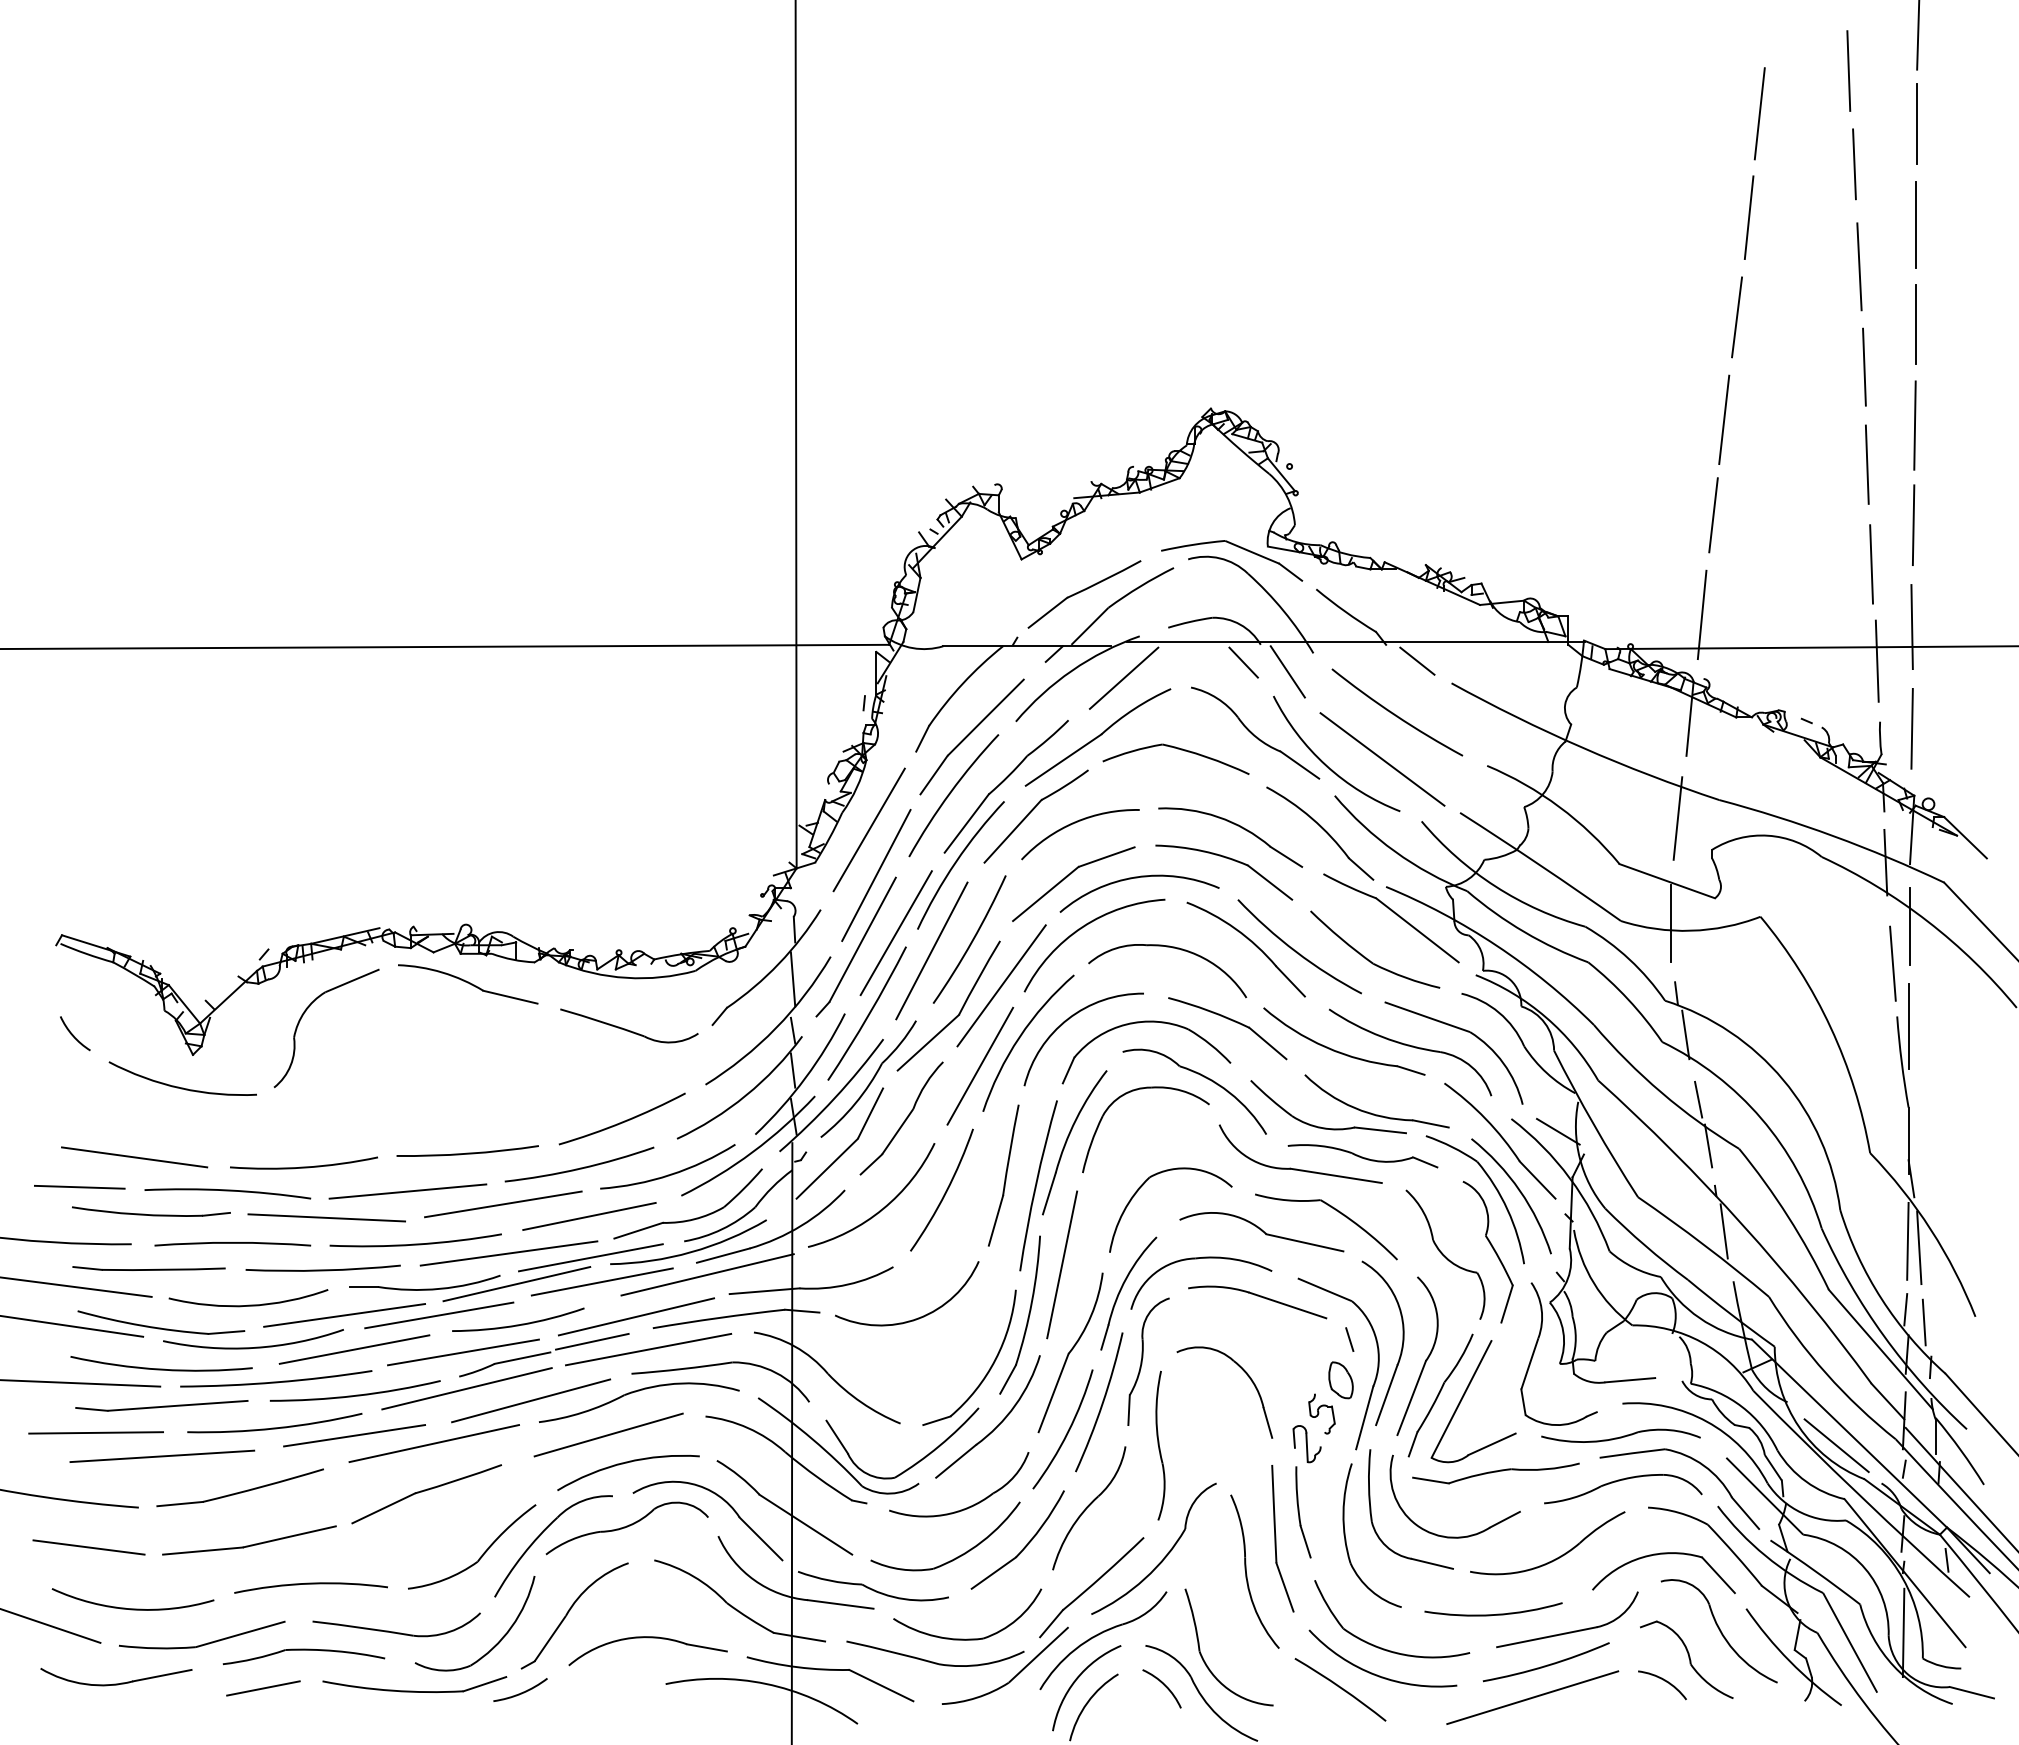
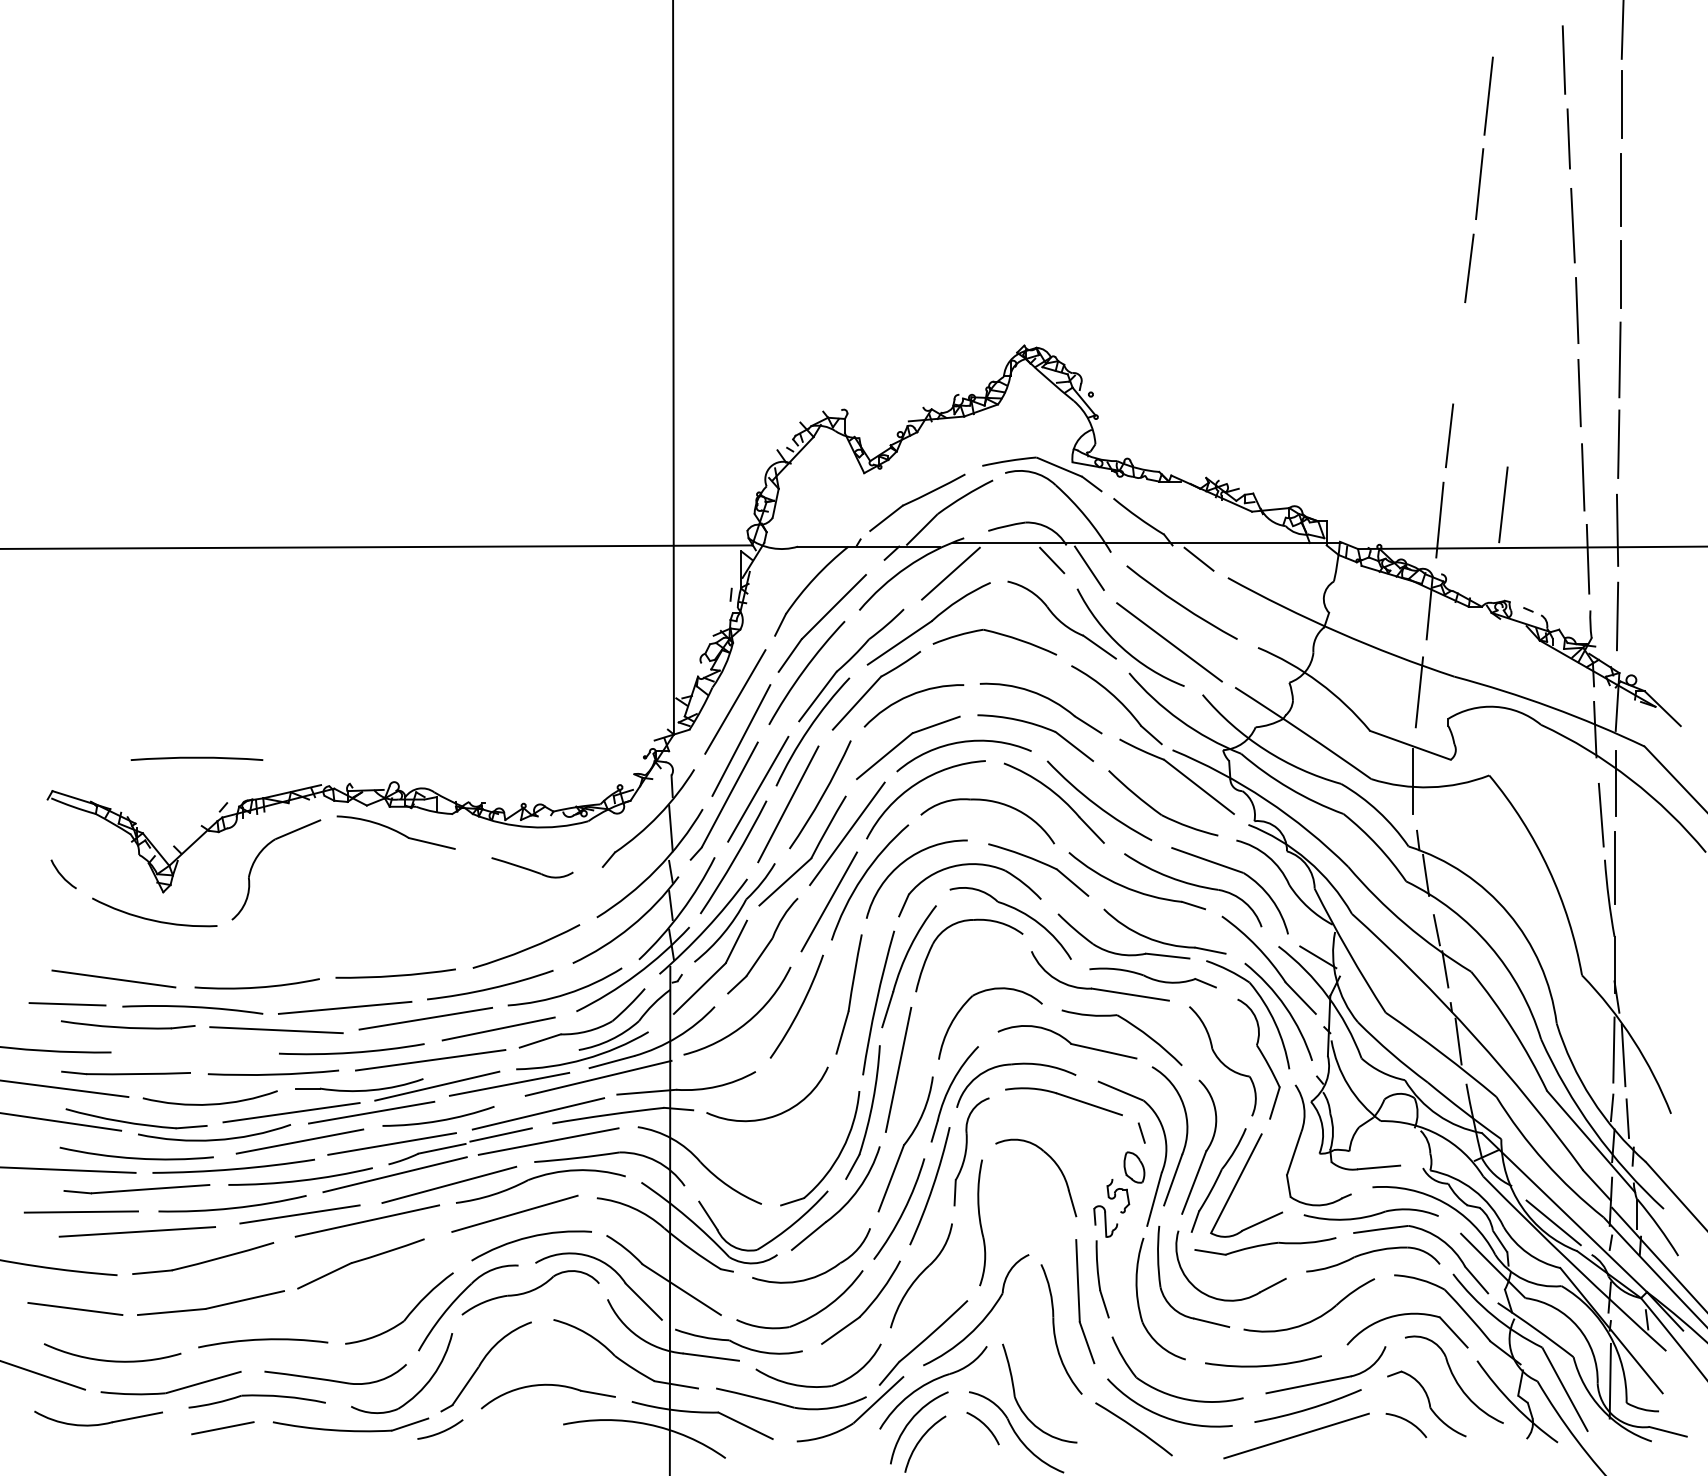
line: (1724, 419) -> (1503, 504), moved
part: (629, 1025) -> (532, 867), size x0.7
arc: (232, 1243) -> (196, 758), moved
line: (590, 1257) -> (499, 1063), removed

